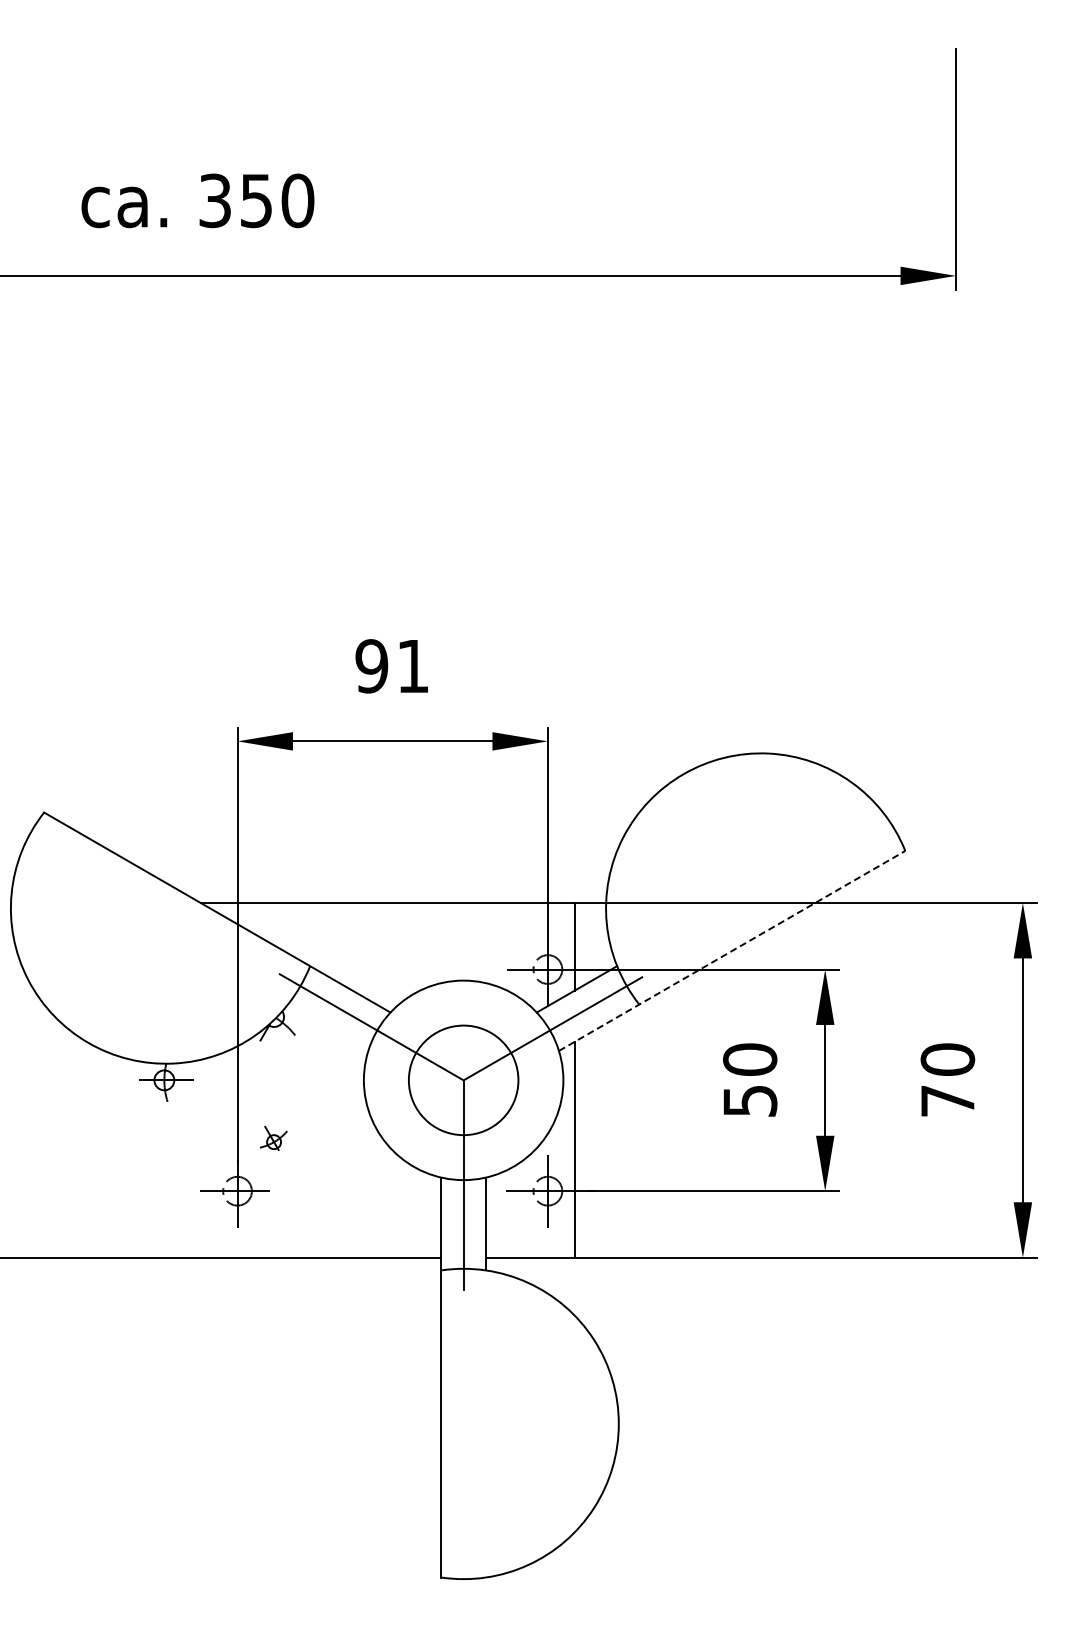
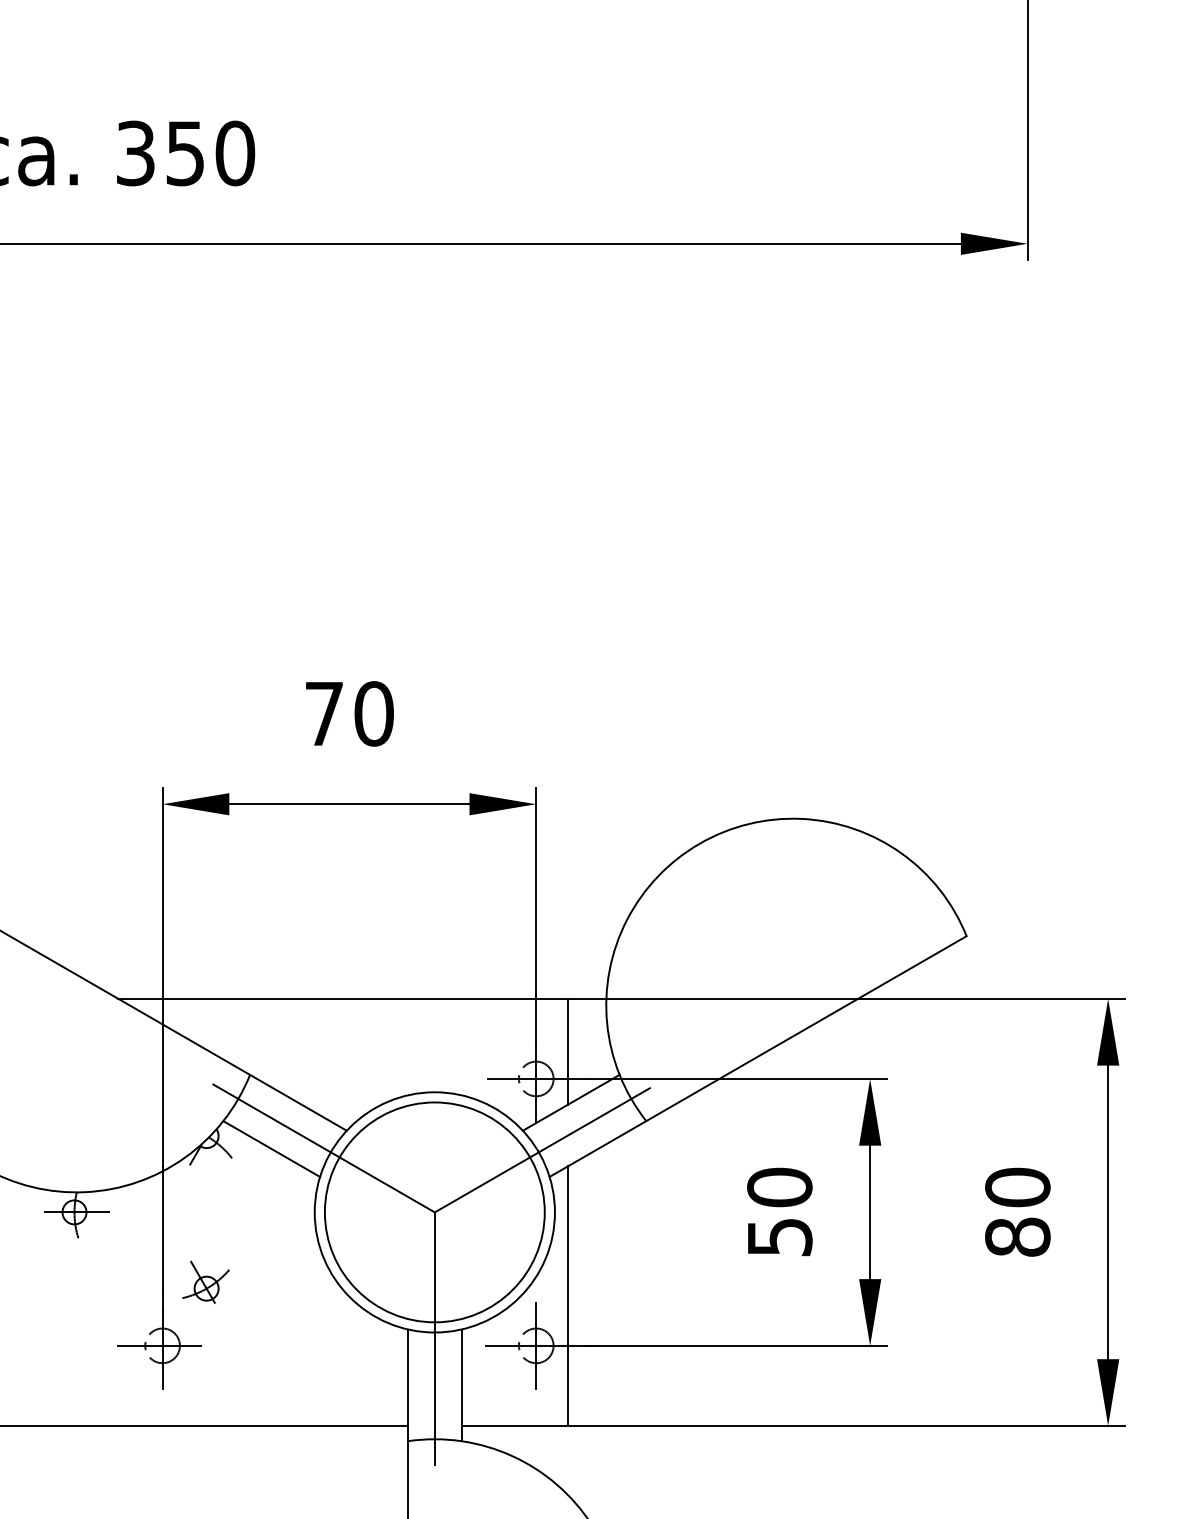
text: (392, 666) -> (349, 714), 91 -> 70
line: (732, 950) -> (758, 1056), dashed -> solid
line: (328, 1027) -> (272, 1148), added
circle: (463, 1080) -> (434, 1212), size x1.67
text: (947, 1100) -> (1017, 1236), 70 -> 80
part: (273, 1138) -> (205, 1282), size x1.43

